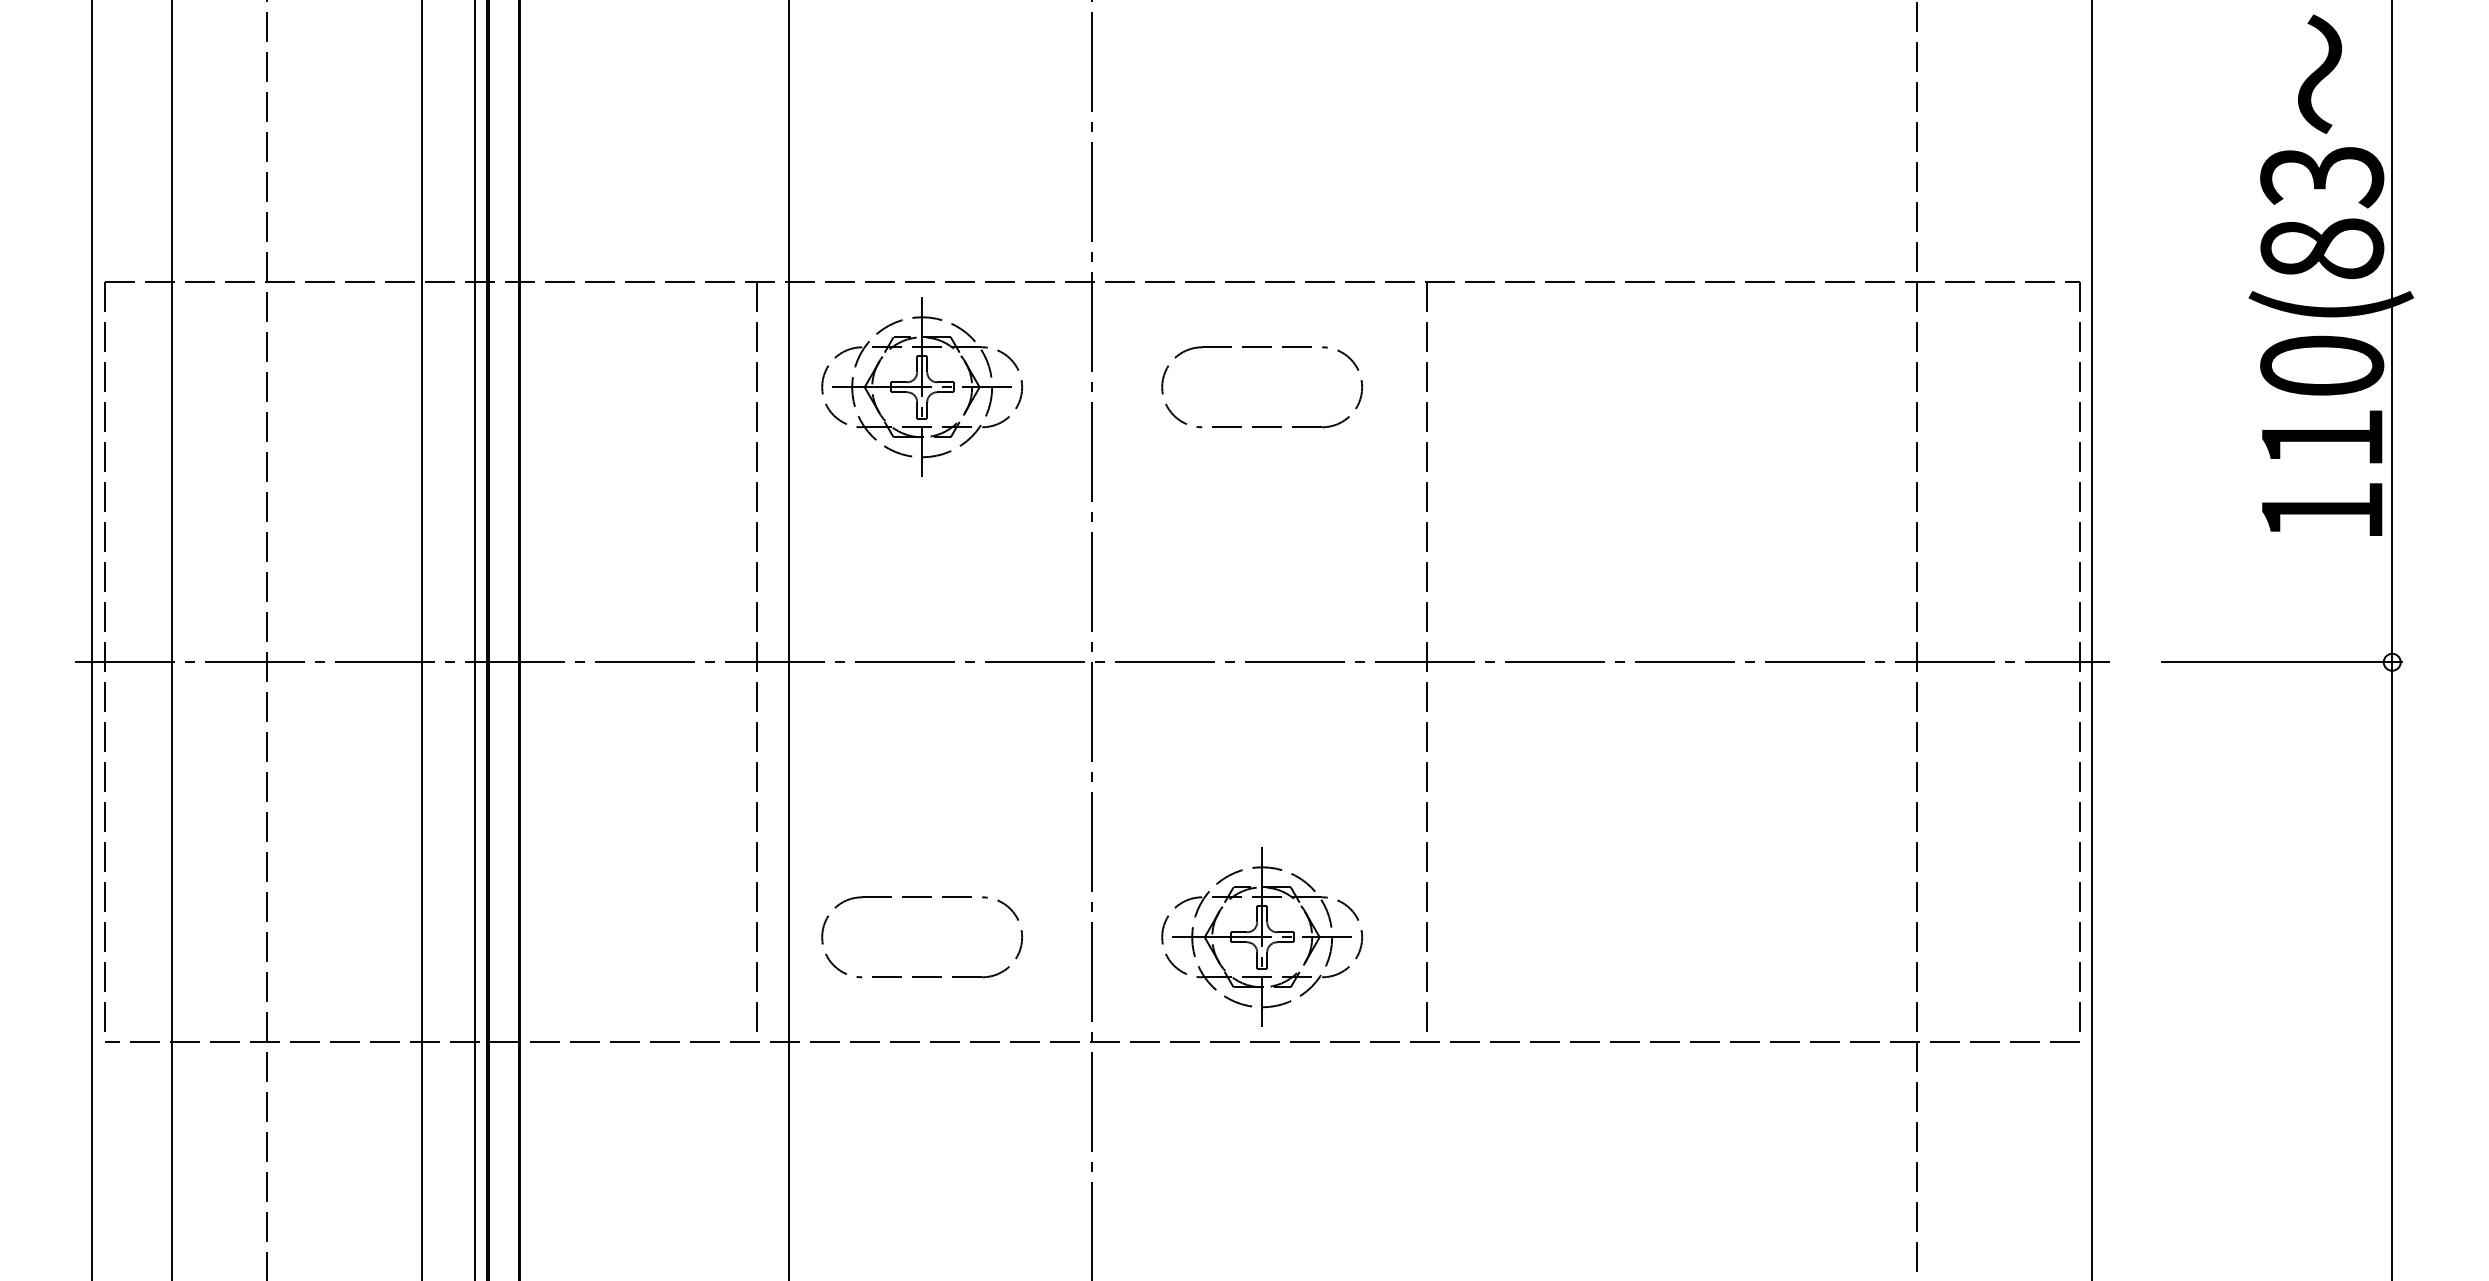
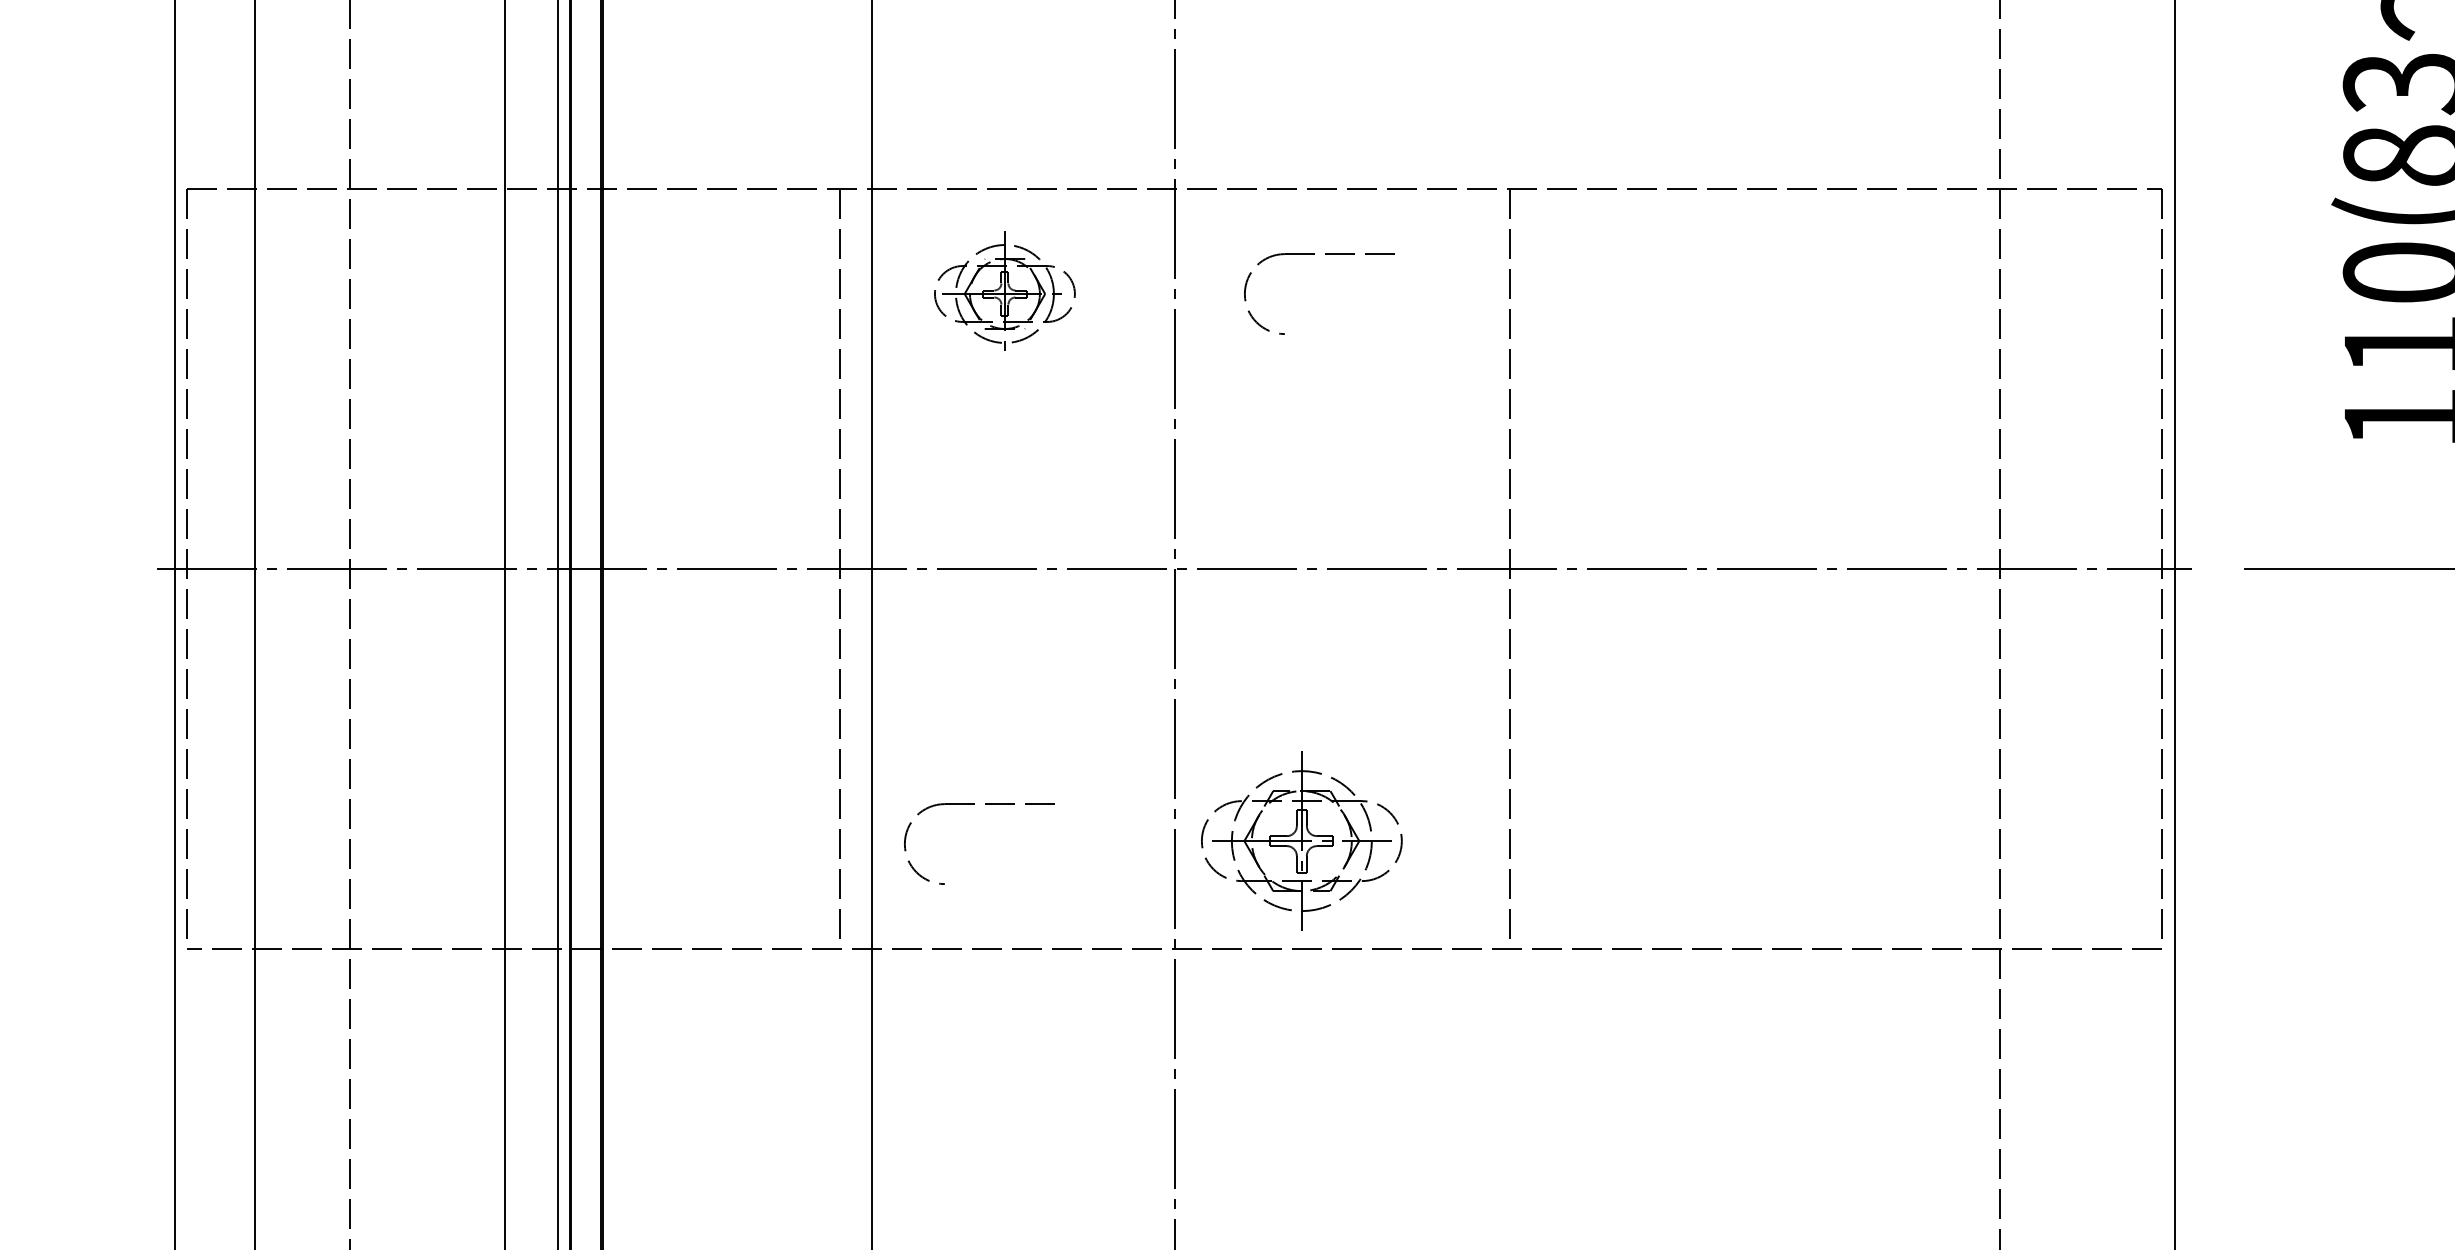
part: (922, 386) -> (1005, 293), size x0.7
part: (1292, 426) -> (1375, 333), removed
part: (1262, 936) -> (1302, 840), moved
part: (952, 976) -> (1035, 883), removed

